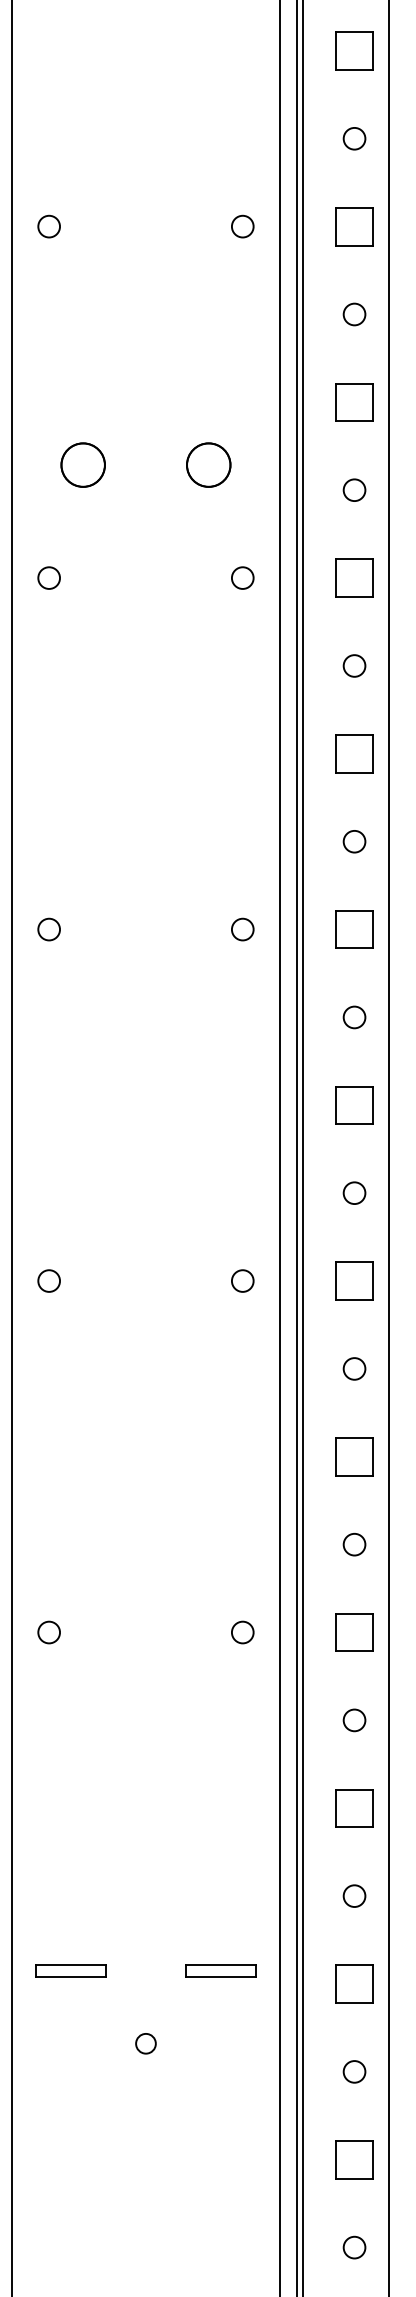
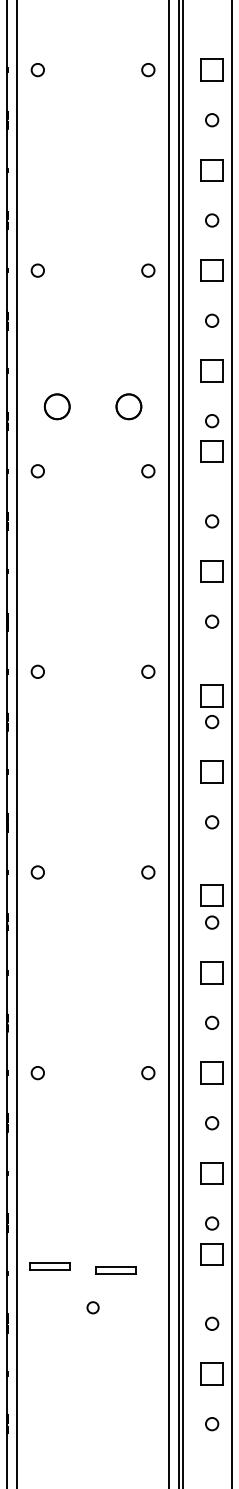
part: (353, 578) -> (211, 451), moved
part: (353, 928) -> (211, 695), moved
part: (353, 1281) -> (211, 895), moved
part: (220, 1971) -> (115, 1270), moved
part: (353, 1983) -> (211, 1254), moved

